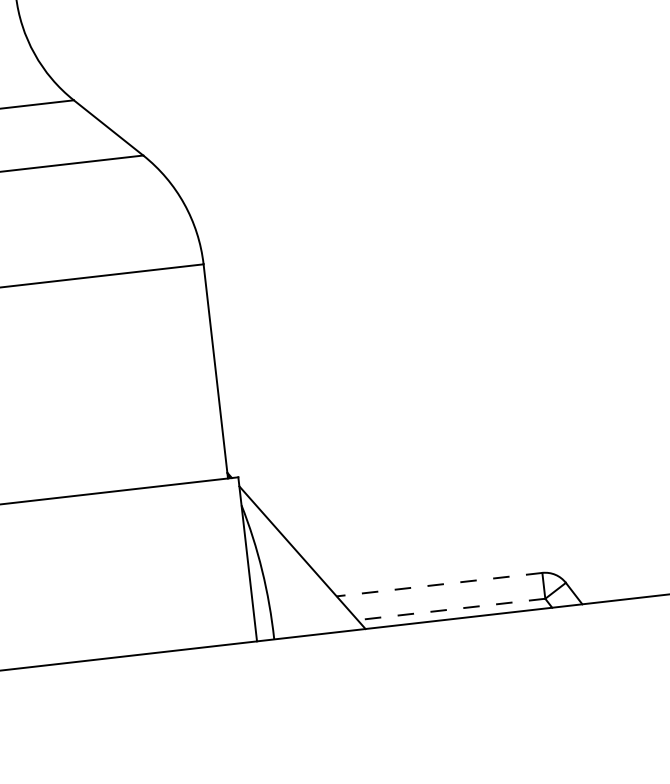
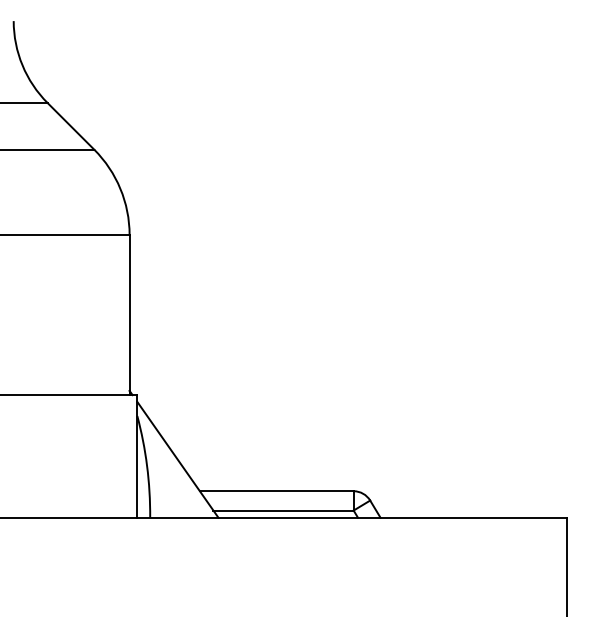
line: (439, 585) -> (276, 491), dashed -> solid
line: (451, 609) -> (283, 510), dashed -> solid

